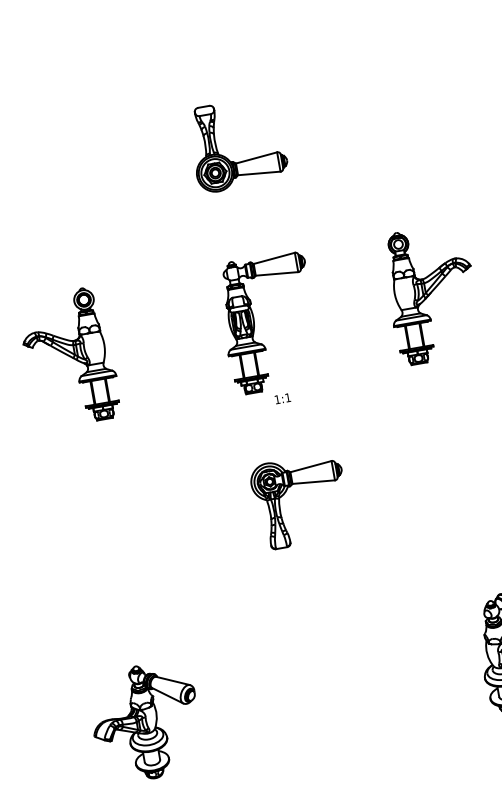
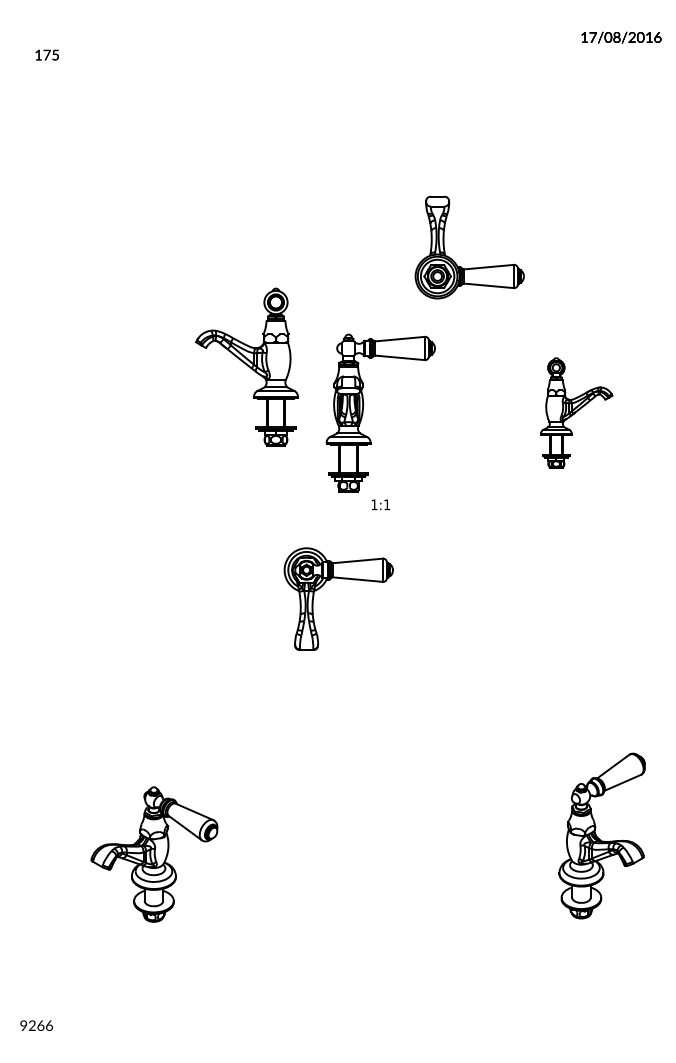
part: (228, 158) -> (455, 261), moved
part: (431, 293) -> (576, 412), size x0.7
part: (68, 357) -> (246, 366), moved
part: (301, 484) -> (342, 579), moved

